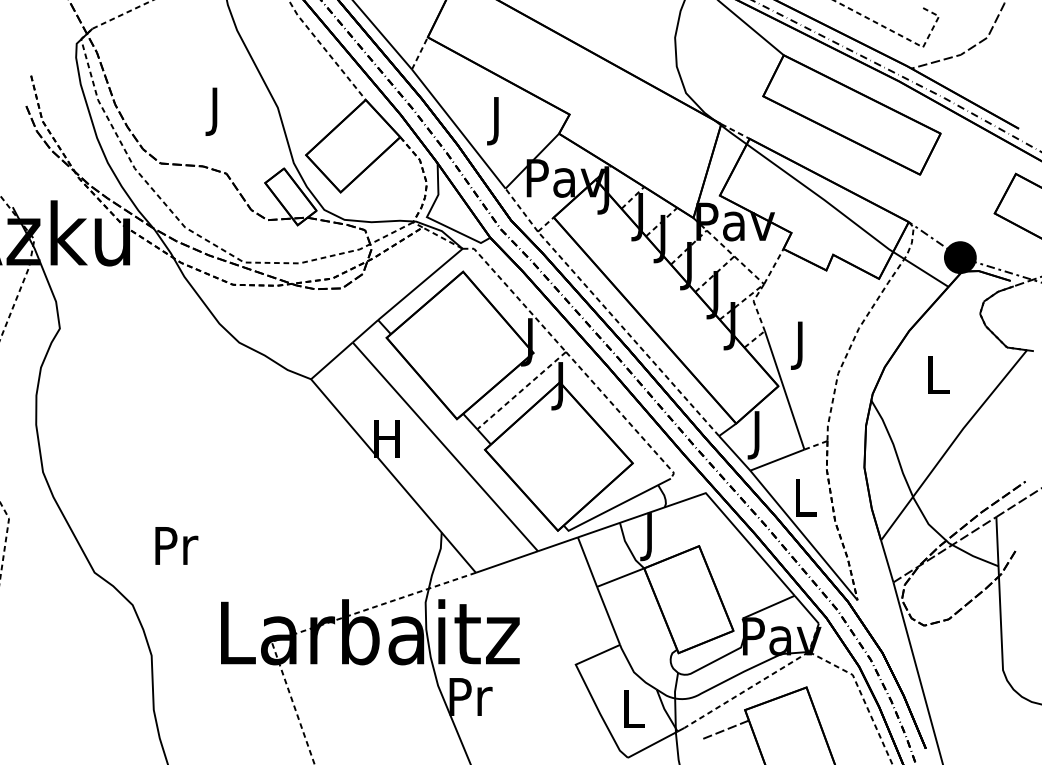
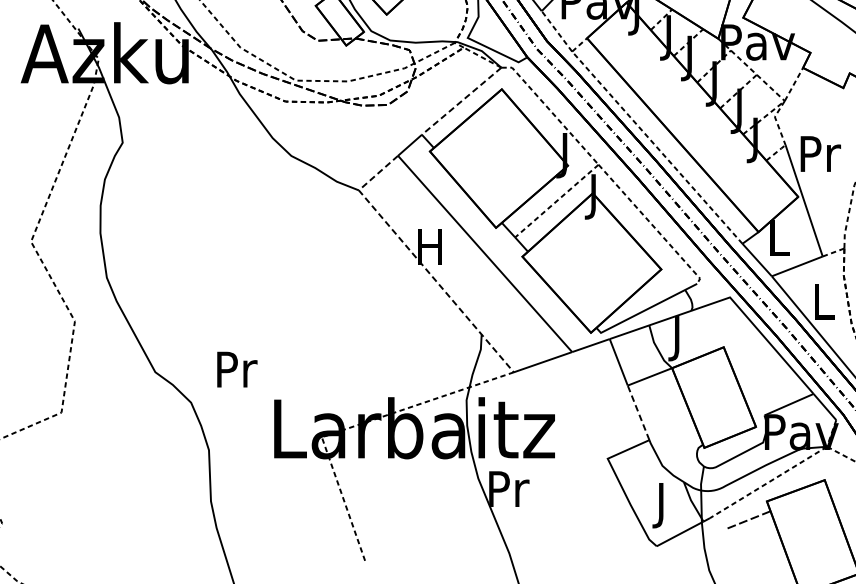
line: (420, 284) -> (461, 101), solid -> dashed
text: (802, 345) -> (820, 158), J -> Pr
text: (758, 435) -> (779, 243), J -> L
line: (375, 454) -> (419, 261), solid -> dashed
text: (176, 545) -> (237, 369), moved
line: (608, 615) -> (638, 412), solid -> dashed
text: (633, 714) -> (662, 505), L -> J

